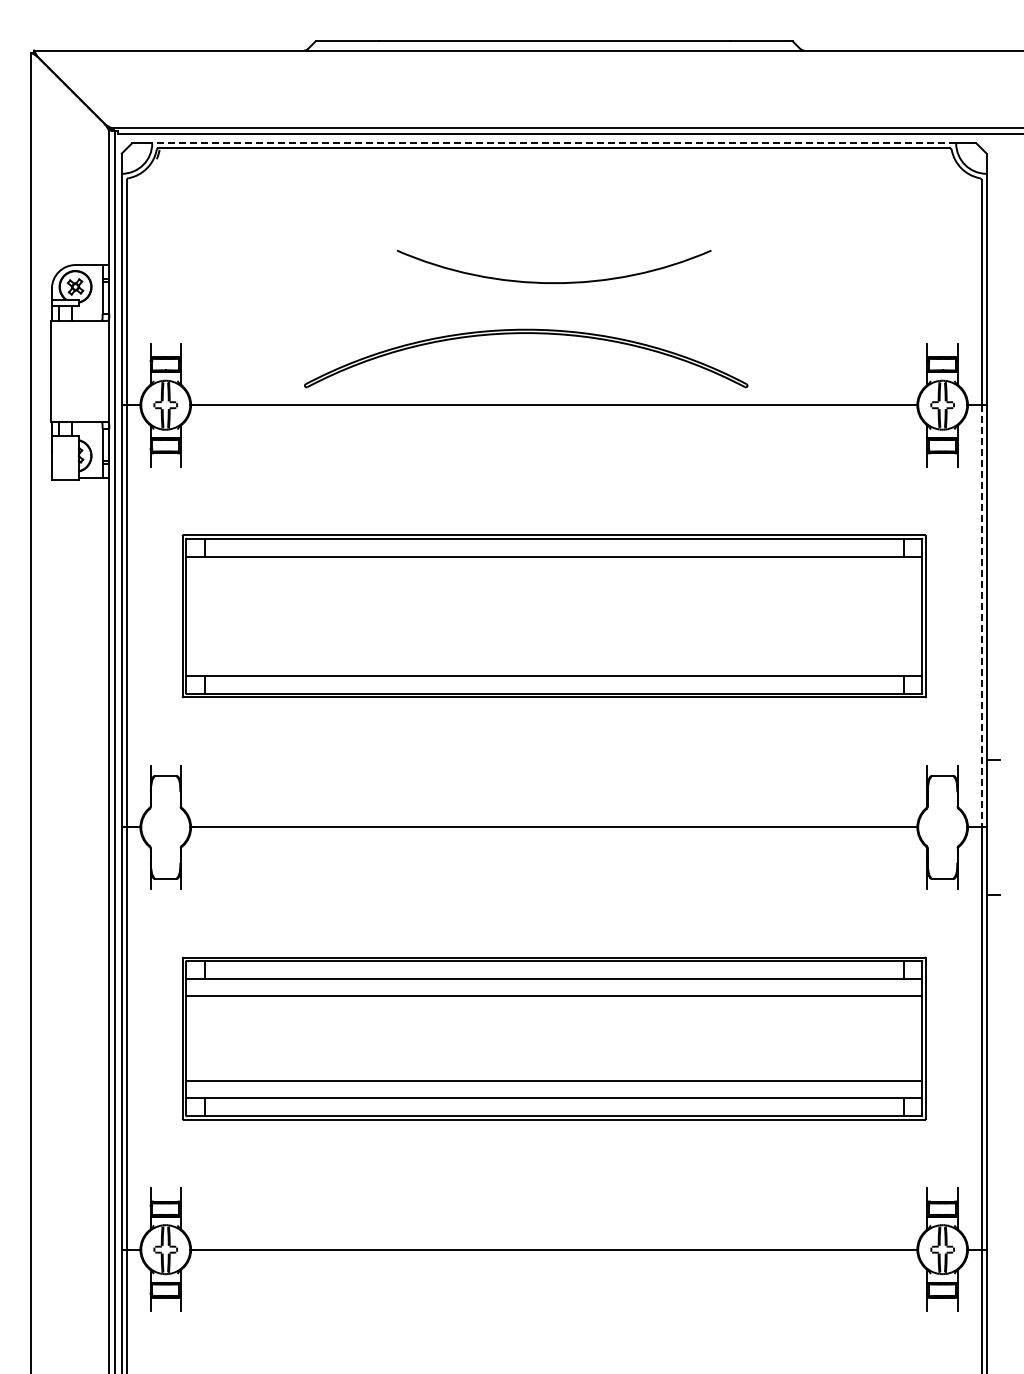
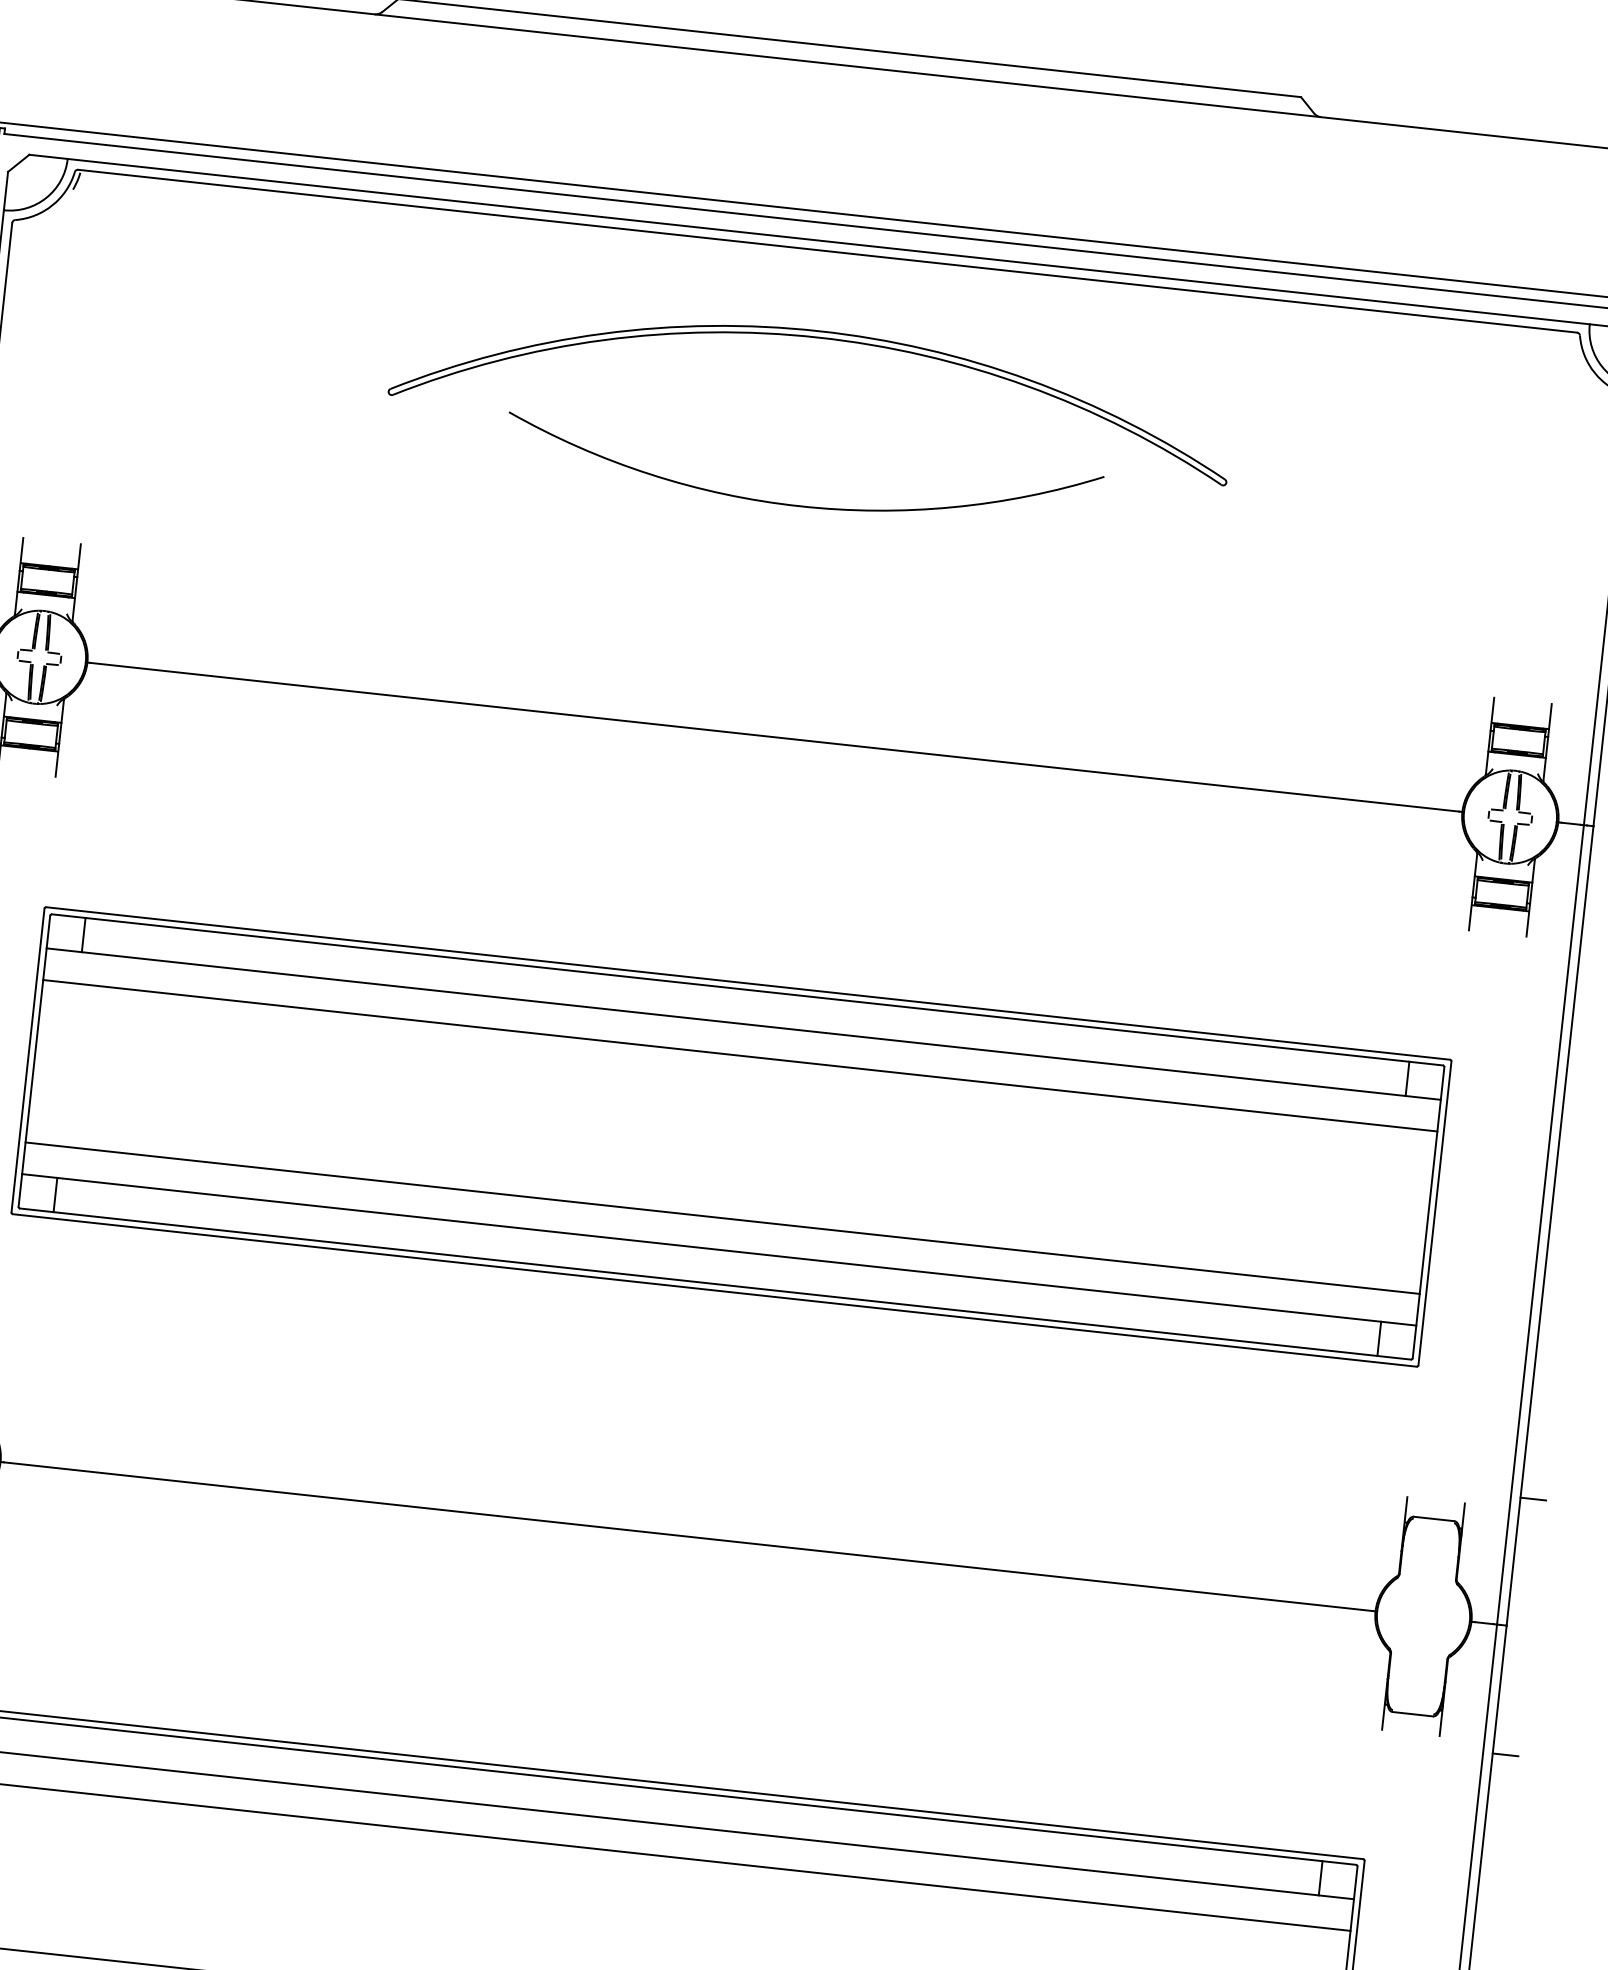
line: (554, 143) -> (829, 241), dashed -> solid
part: (526, 333) -> (818, 338), moved
line: (554, 573) -> (740, 1055), added
line: (981, 616) -> (1540, 1225), dashed -> solid
line: (554, 659) -> (723, 1218), added

